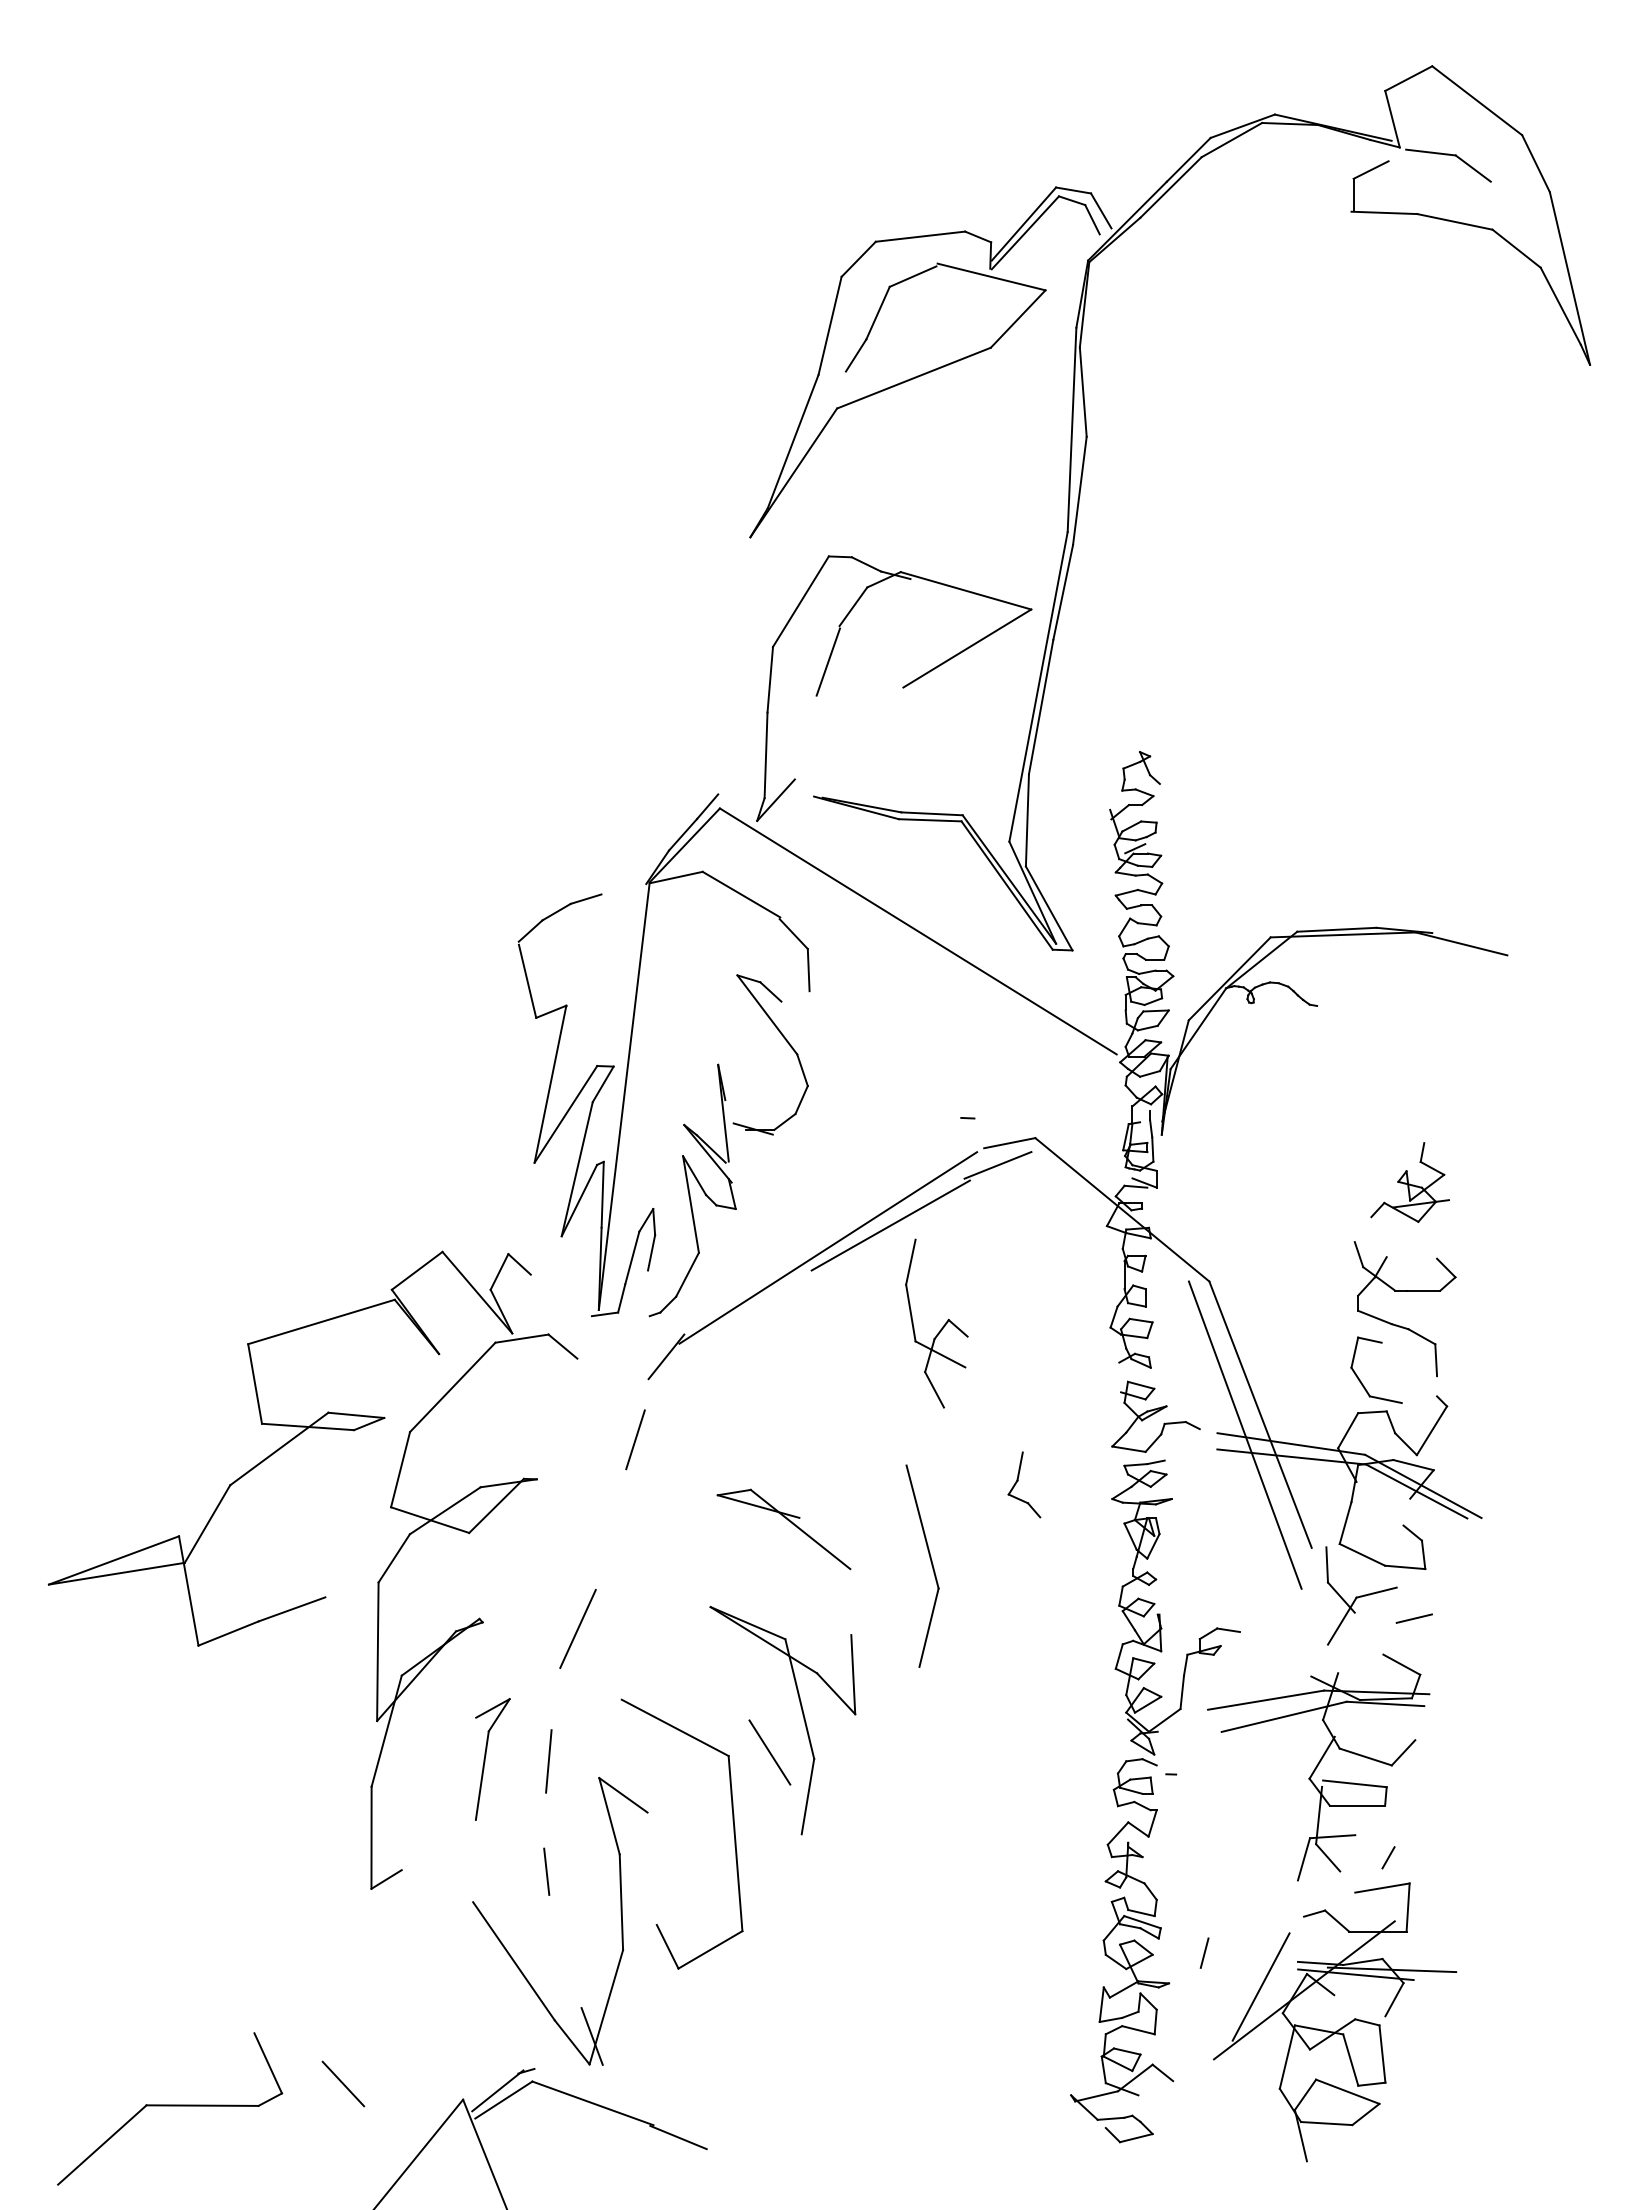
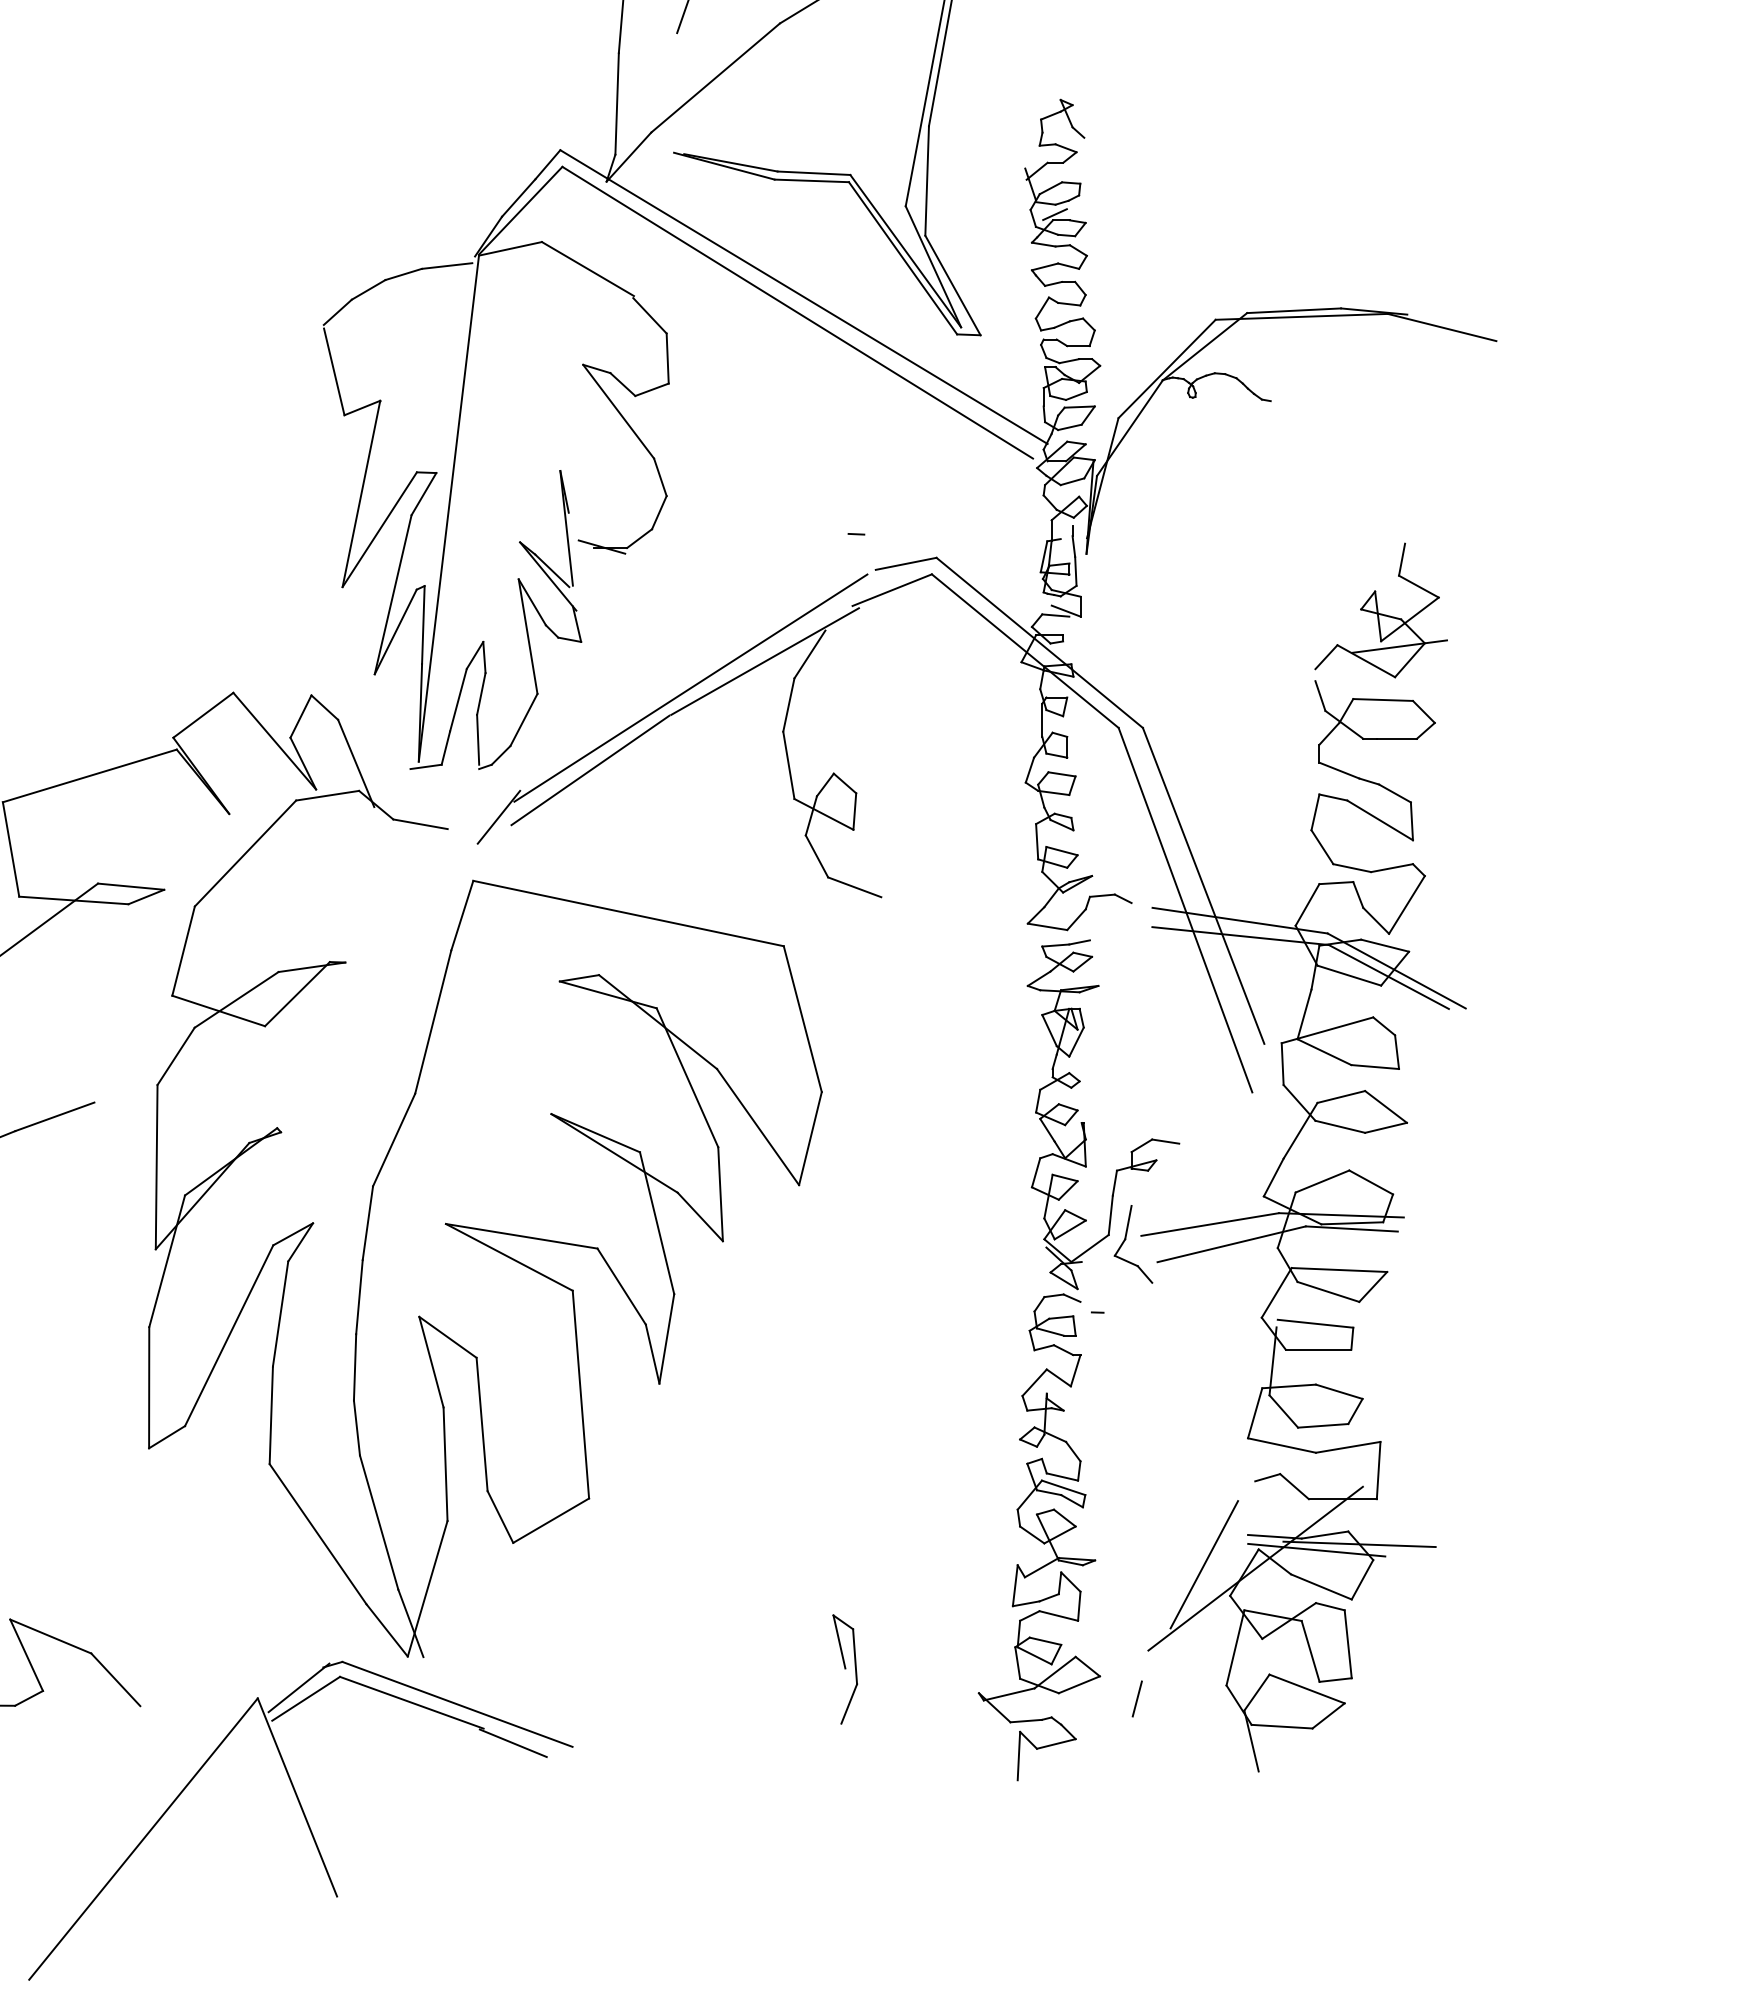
line: (848, 733) -> (714, 77), added
line: (622, 891) -> (446, 265), added
line: (923, 918) -> (803, 297), added
line: (795, 996) -> (652, 389), added
part: (1409, 1182) -> (1380, 610), size x1.43
line: (1109, 1216) -> (1024, 650), added
line: (928, 1219) -> (809, 654), added
line: (1411, 1257) -> (1382, 699), added
line: (648, 1291) -> (477, 739), added
line: (545, 1311) -> (355, 763), added
line: (743, 1317) -> (590, 770), added
line: (966, 1351) -> (854, 810), added
line: (1409, 1359) -> (1380, 820), added
line: (600, 1362) -> (420, 824), added
line: (1120, 1377) -> (1037, 841), added
line: (1419, 1399) -> (1392, 867), added
line: (965, 1415) -> (853, 886), added
line: (775, 1437) -> (628, 912), added
part: (1018, 1481) -> (1126, 1240), moved
line: (1383, 1489) -> (1349, 974), added
line: (610, 1529) -> (432, 1022), added
line: (1364, 1536) -> (1326, 1030), added
line: (825, 1576) -> (687, 1077), added
line: (1413, 1600) -> (1385, 1106), added
line: (884, 1617) -> (757, 1126), added
line: (1375, 1617) -> (1339, 1126), added
line: (1319, 1660) -> (1273, 1177), added
line: (1360, 1663) -> (1322, 1181), added
line: (555, 1698) -> (367, 1222), added
line: (685, 1709) -> (521, 1235), added
line: (1374, 1738) -> (1338, 1269), added
line: (438, 1793) -> (228, 1335), added
line: (795, 1809) -> (652, 1354), added
line: (545, 1820) -> (355, 1367), added
line: (1374, 1841) -> (1338, 1392), added
line: (474, 1860) -> (271, 1414), added
line: (651, 1868) -> (481, 1424), added
line: (1361, 1869) -> (1323, 1425), added
line: (1326, 1886) -> (1281, 1445), added
line: (565, 1951) -> (379, 1522), added
line: (1204, 1952) -> (1137, 1698), moved
line: (1359, 2005) -> (1321, 1586), added
line: (288, 2047) -> (50, 1636), added
part: (958, 2074) -> (845, 1668), added
line: (1155, 2088) -> (1079, 1685), added
line: (631, 2104) -> (457, 1704), added
line: (1104, 2147) -> (1018, 1755), added

